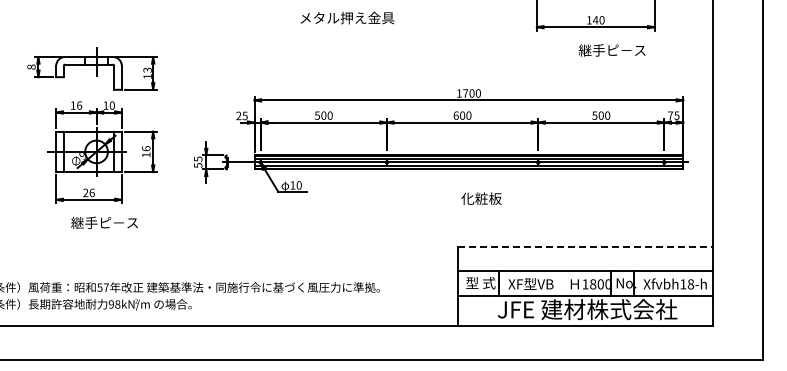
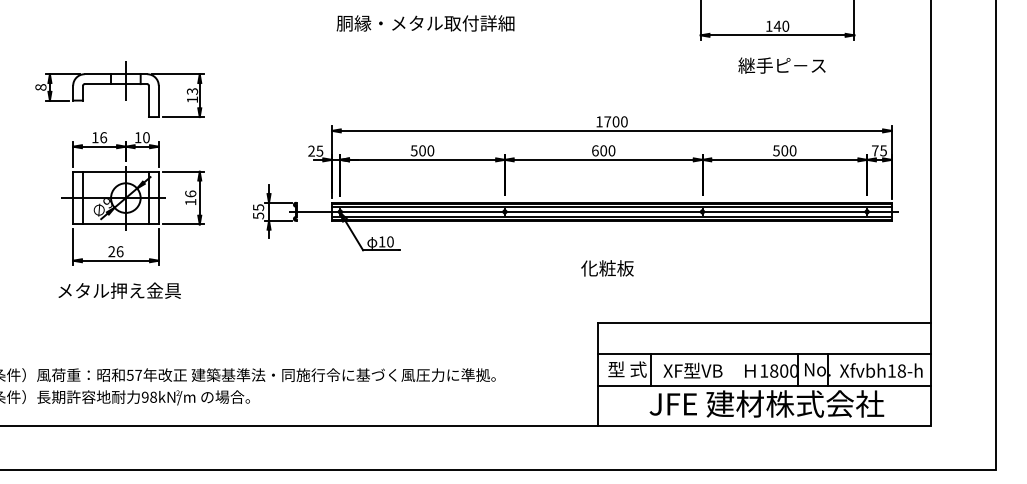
text: (326, 17) -> (426, 22), メタル押え金具 -> 胴縁・メタル取付詳細
text: (611, 50) -> (781, 65), moved
text: (481, 198) -> (607, 268), moved
text: (91, 222) -> (119, 290), 継手ピ－ス -> メタル押え金具
line: (586, 247) -> (765, 322), dashed -> solid

